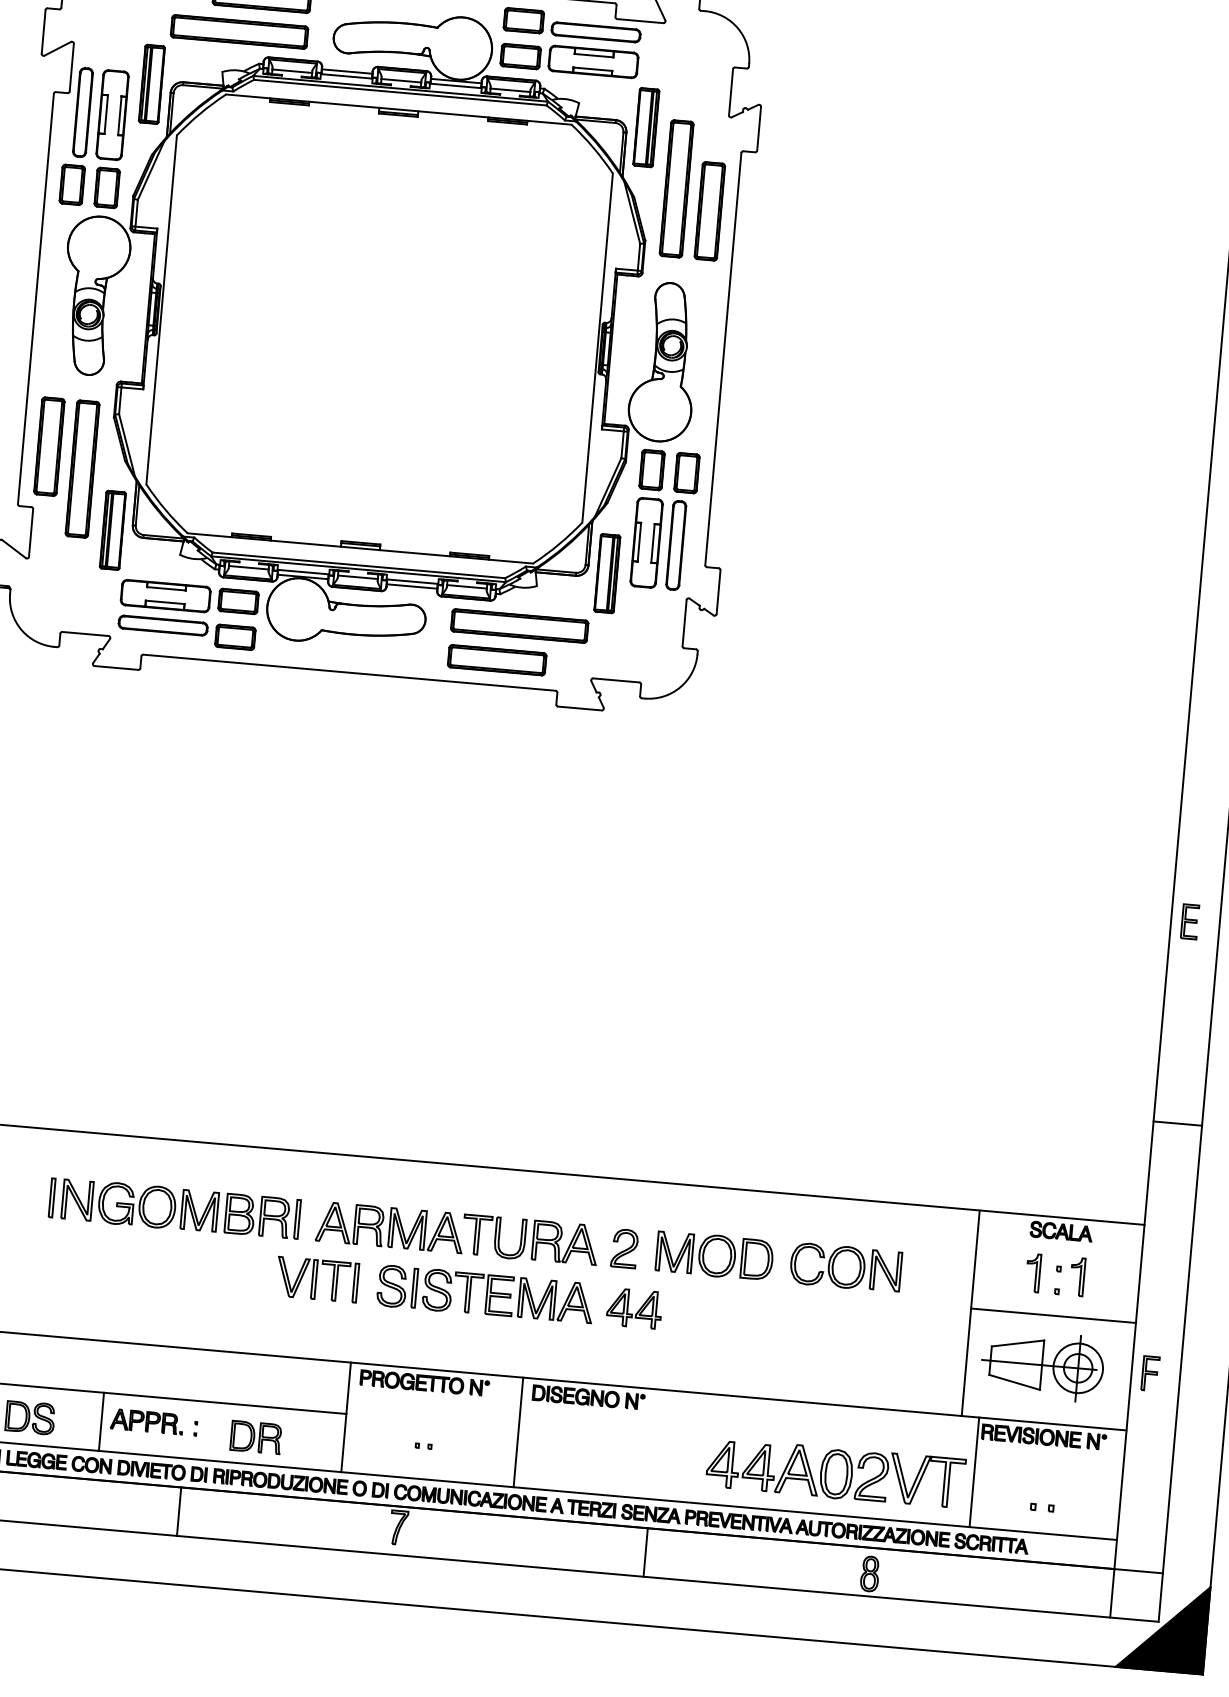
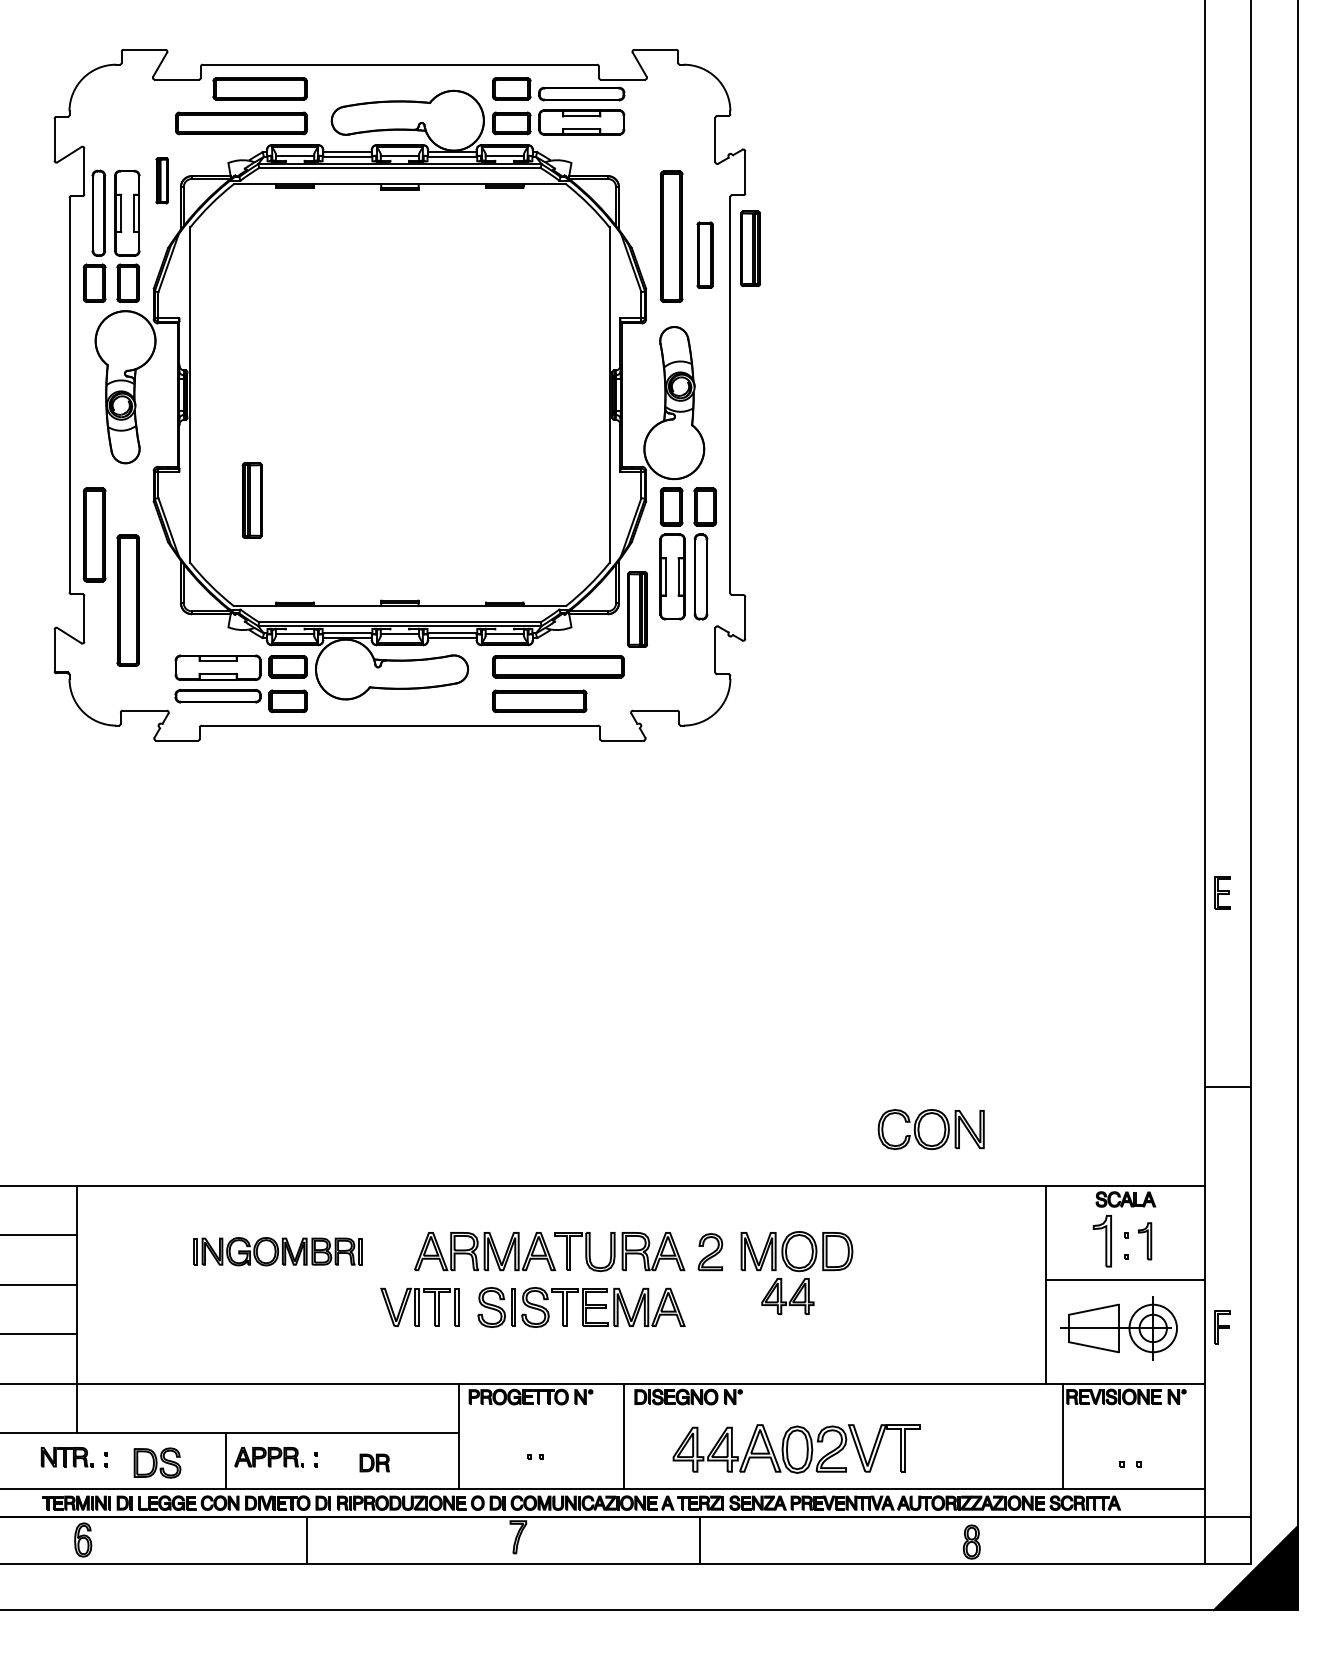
part: (151, 84) -> (161, 180), size x0.6
part: (646, 127) -> (750, 248), moved
part: (709, 210) -> (704, 254), size x0.7
part: (81, 468) -> (127, 600), moved
part: (112, 530) -> (251, 500), moved
part: (174, 1208) -> (277, 1251), size x0.7
part: (845, 1267) -> (930, 1129), moved
part: (1033, 1273) -> (1102, 1241), size x1.4
part: (634, 1308) -> (787, 1296), moved
part: (256, 1436) -> (374, 1462), size x0.6
part: (835, 1472) -> (796, 1448), moved
line: (645, 1551) -> (699, 1539), moved

